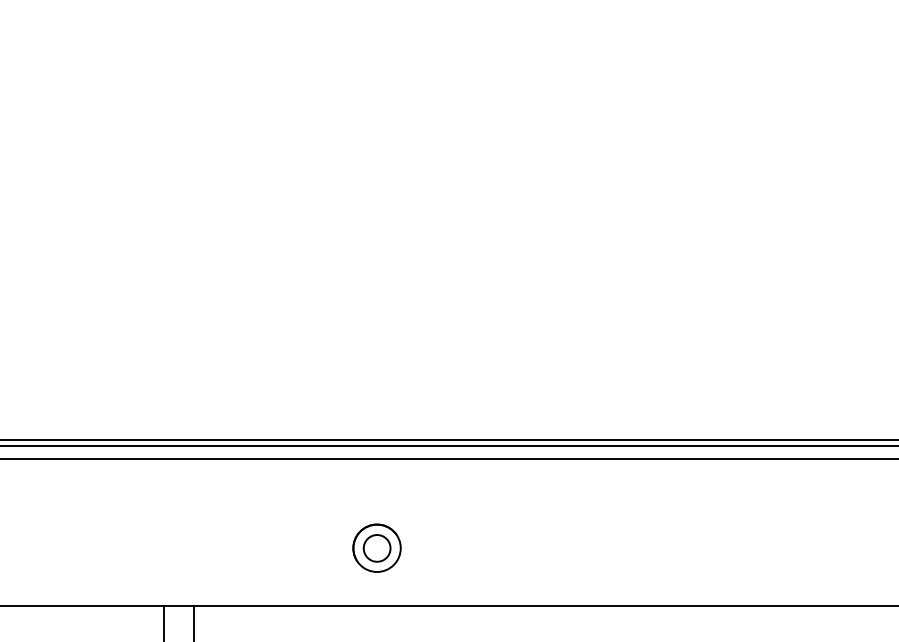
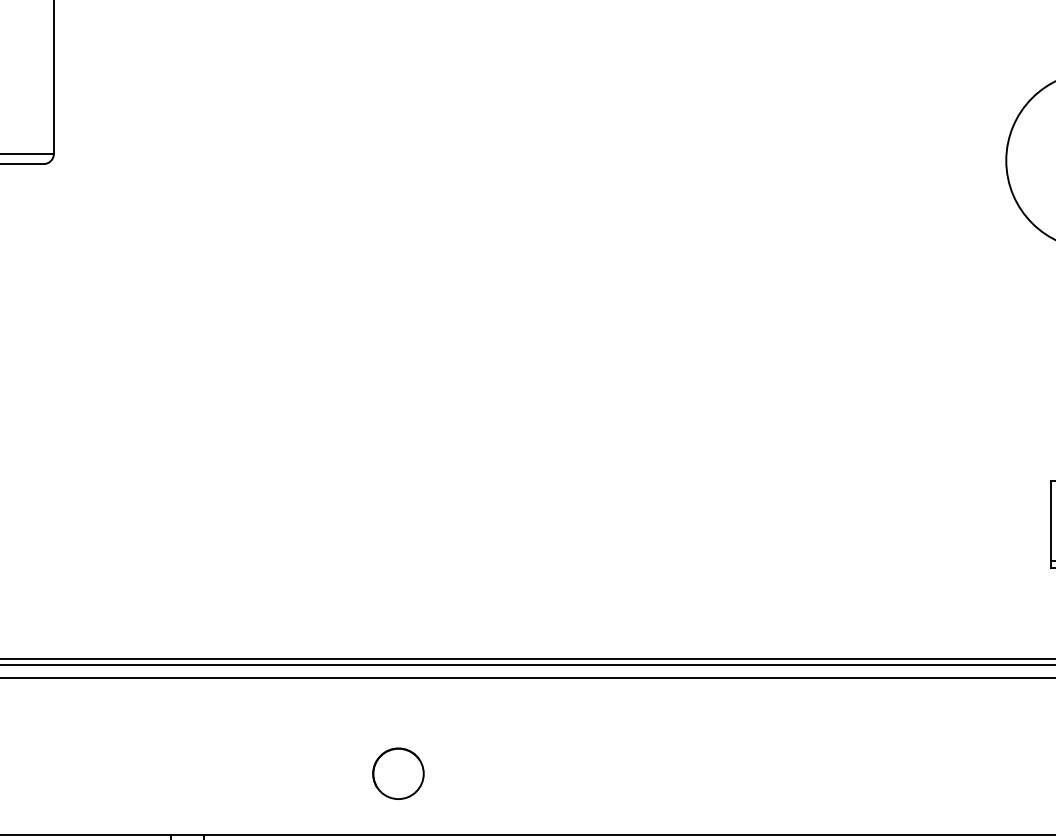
part: (377, 547) -> (398, 773), removed

